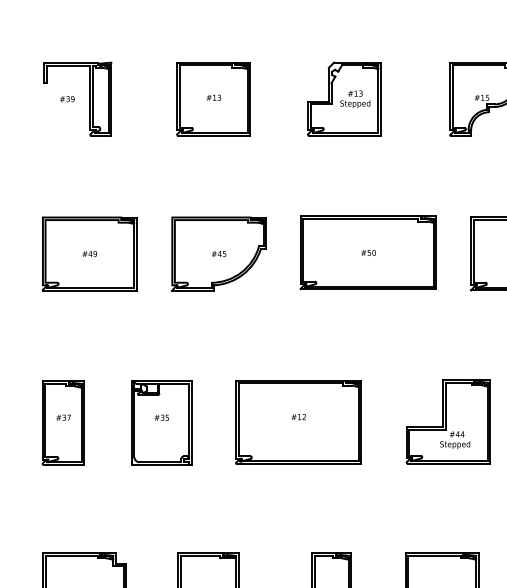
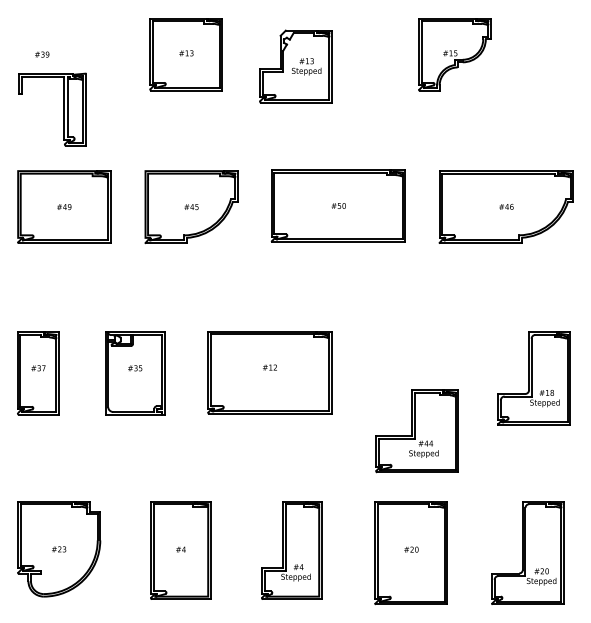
part: (88, 99) -> (63, 109), moved
part: (343, 99) -> (295, 66), moved
part: (447, 422) -> (416, 431), moved

